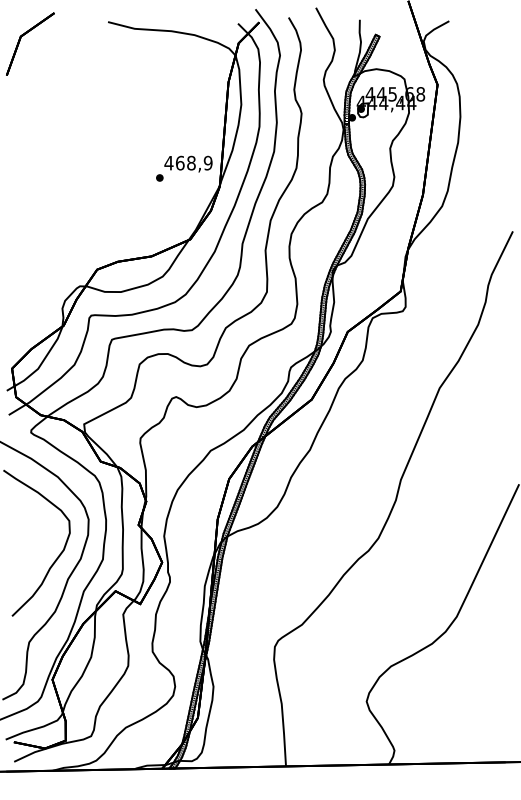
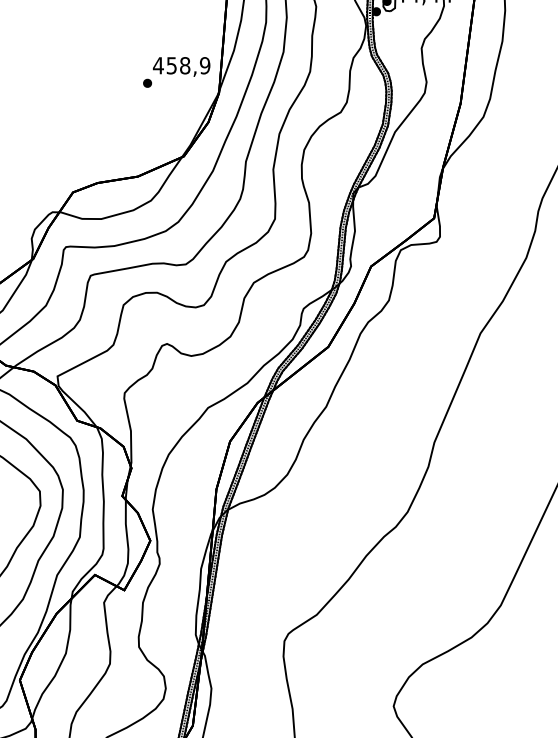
text: (180, 162) -> (172, 64), 468,9 -> 458,9

